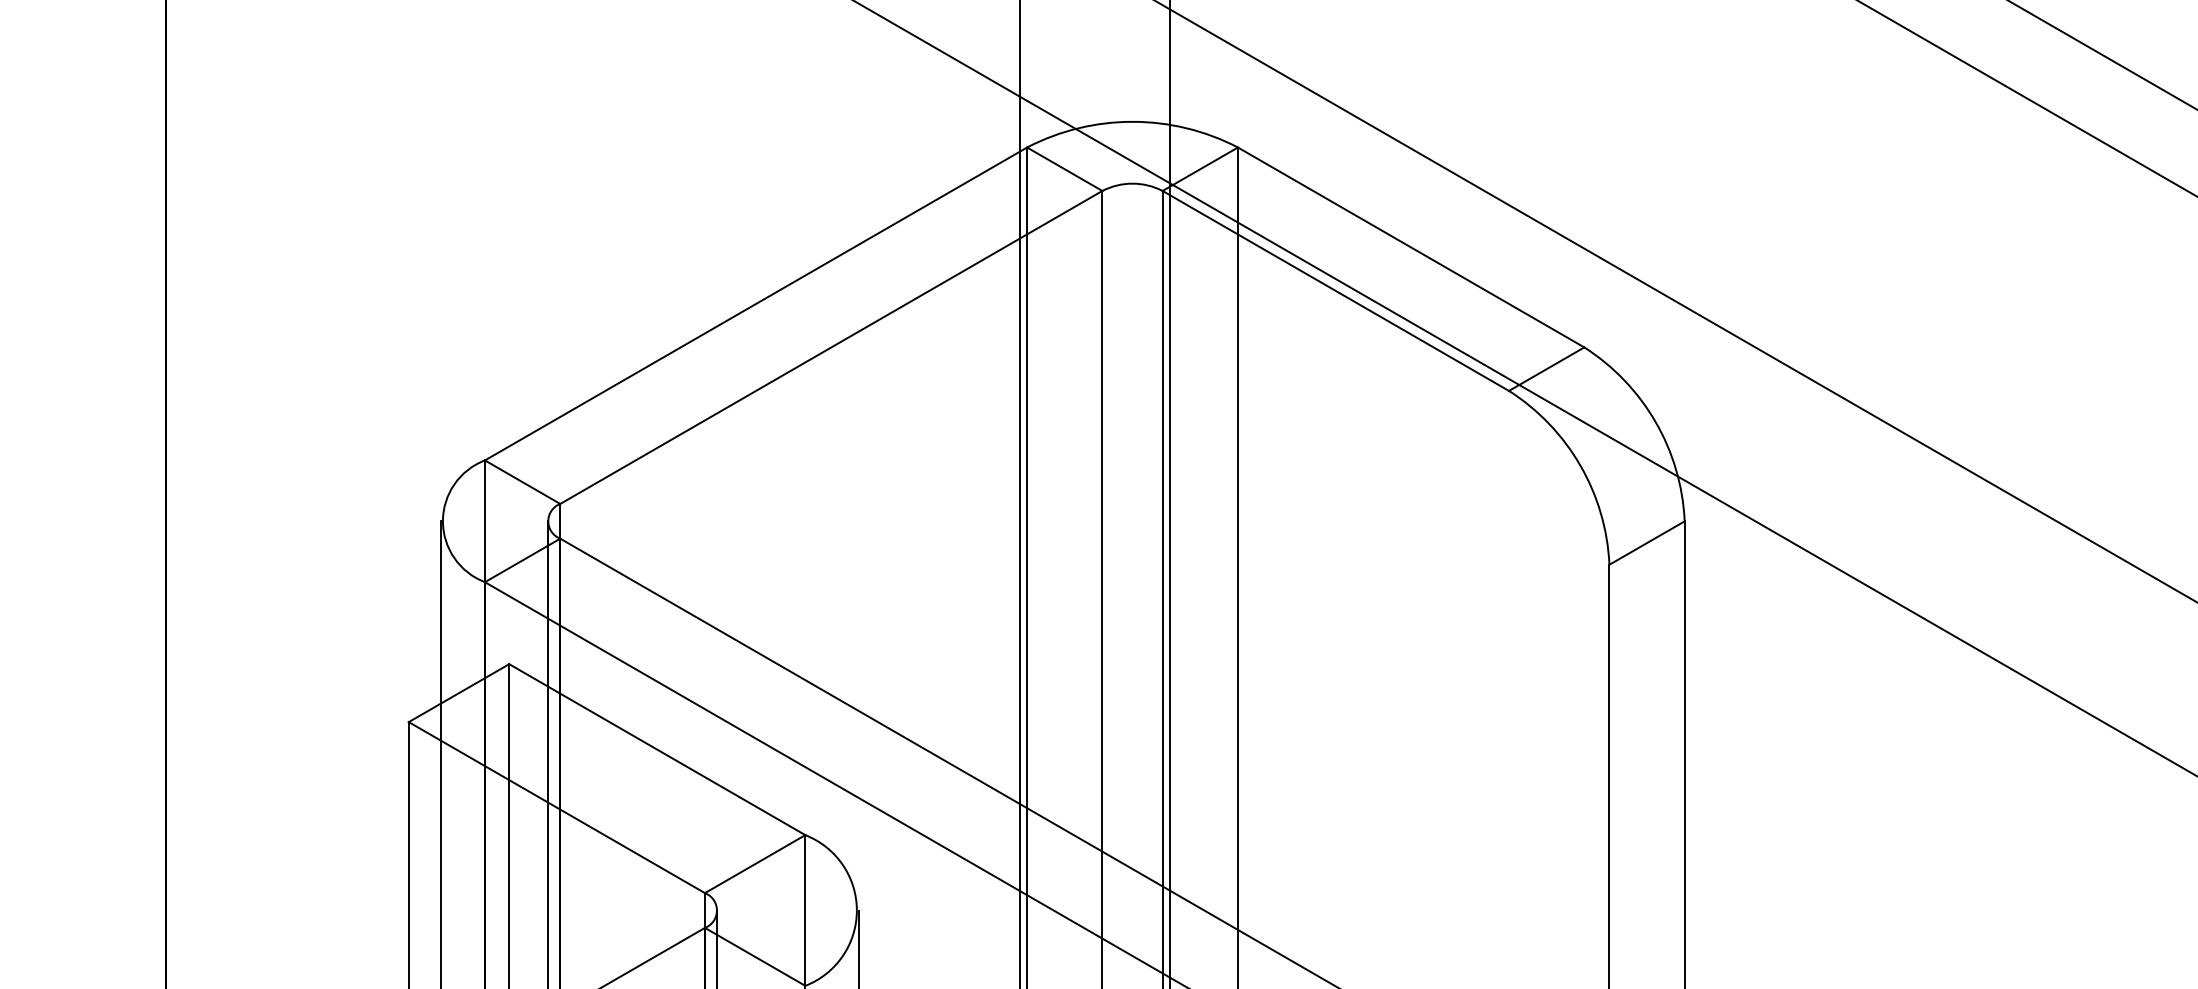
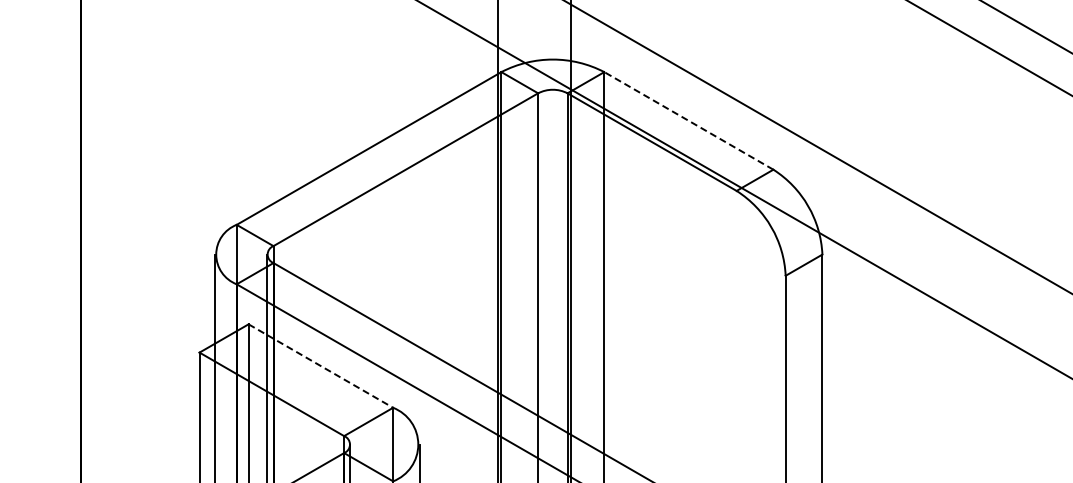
line: (1410, 246) -> (688, 120), solid -> dashed
line: (658, 750) -> (321, 366), solid -> dashed

